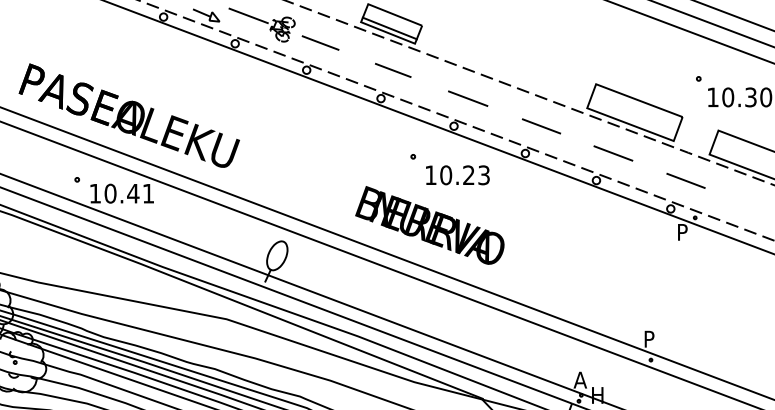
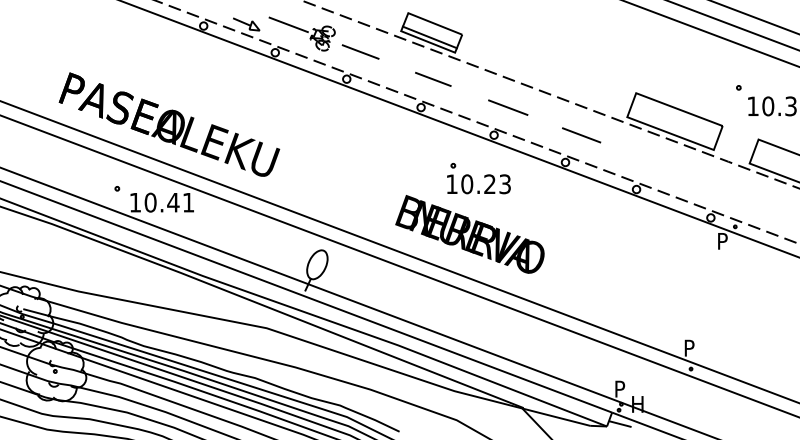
line: (613, 153) -> (653, 162), removed
text: (457, 175) -> (478, 184), moved
line: (685, 180) -> (725, 189), removed
text: (580, 379) -> (620, 388), A -> P

